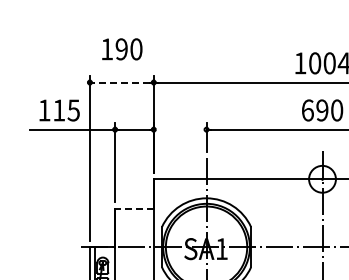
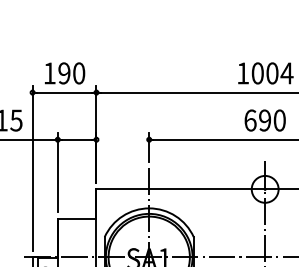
text: (122, 49) -> (65, 73), moved
line: (121, 82) -> (64, 92), dashed -> solid
line: (133, 208) -> (76, 218), dashed -> solid

